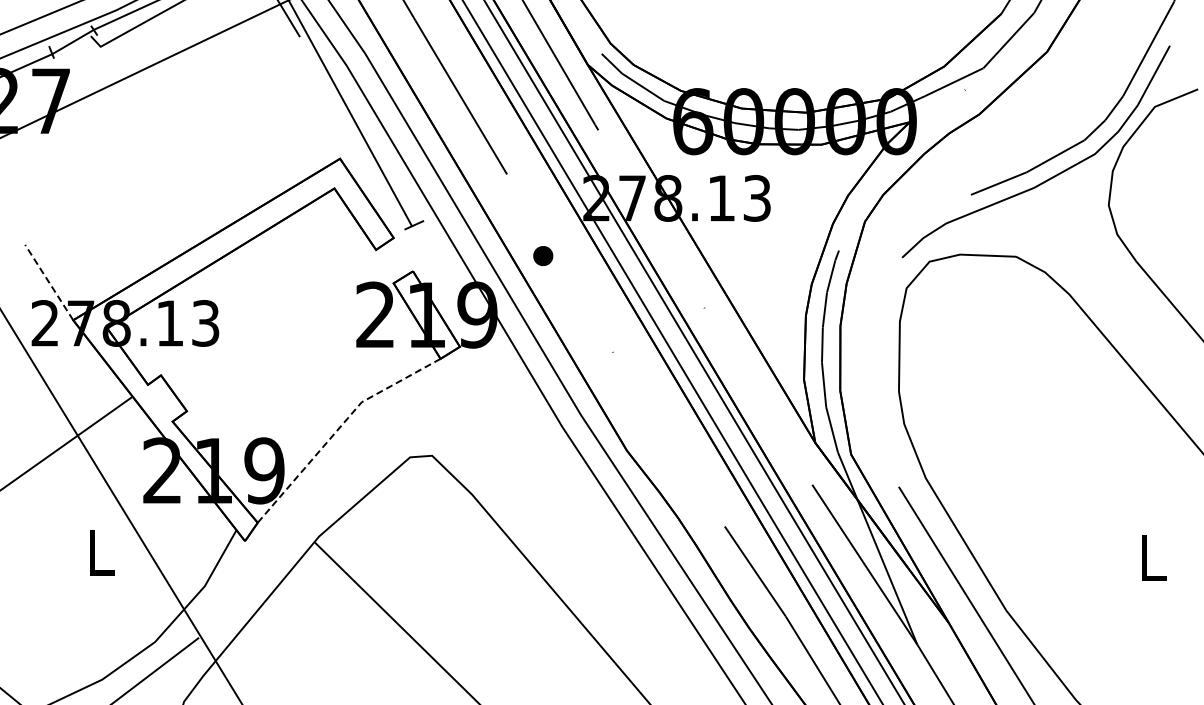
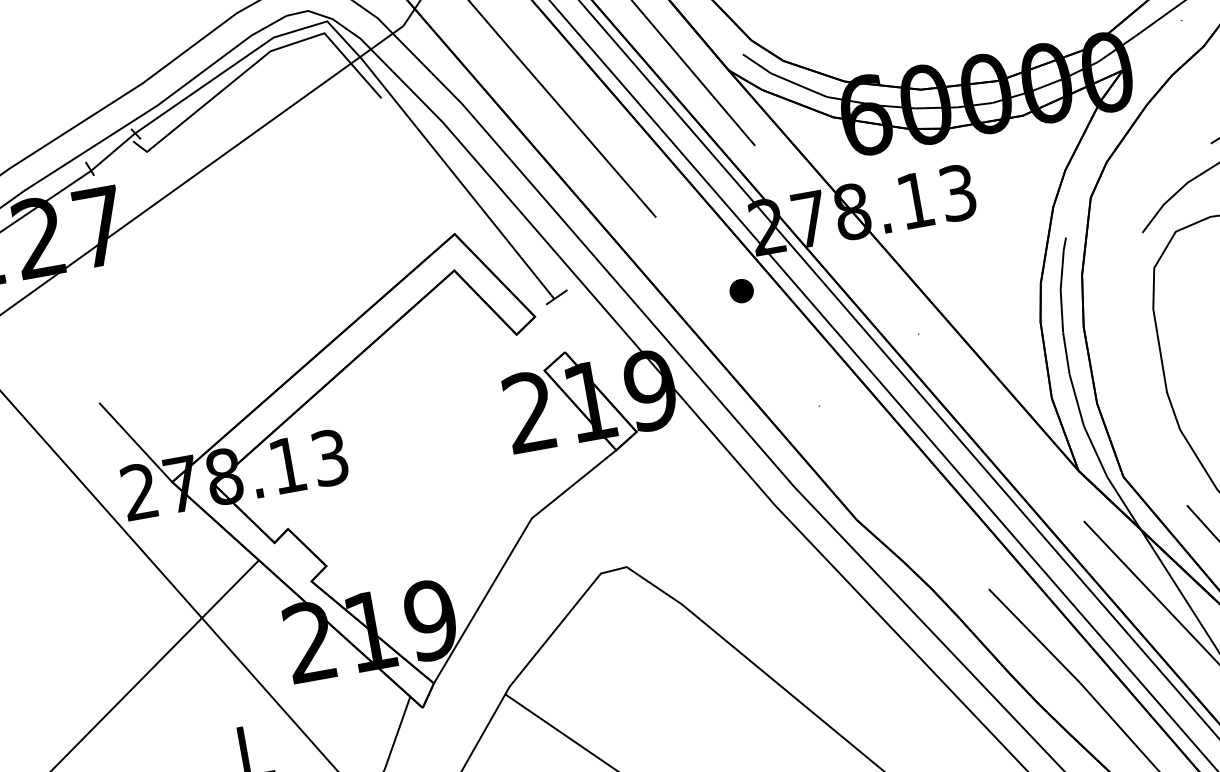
part: (543, 255) -> (741, 290), moved
line: (49, 282) -> (136, 442), dashed -> solid
line: (339, 428) -> (510, 554), dashed -> solid

